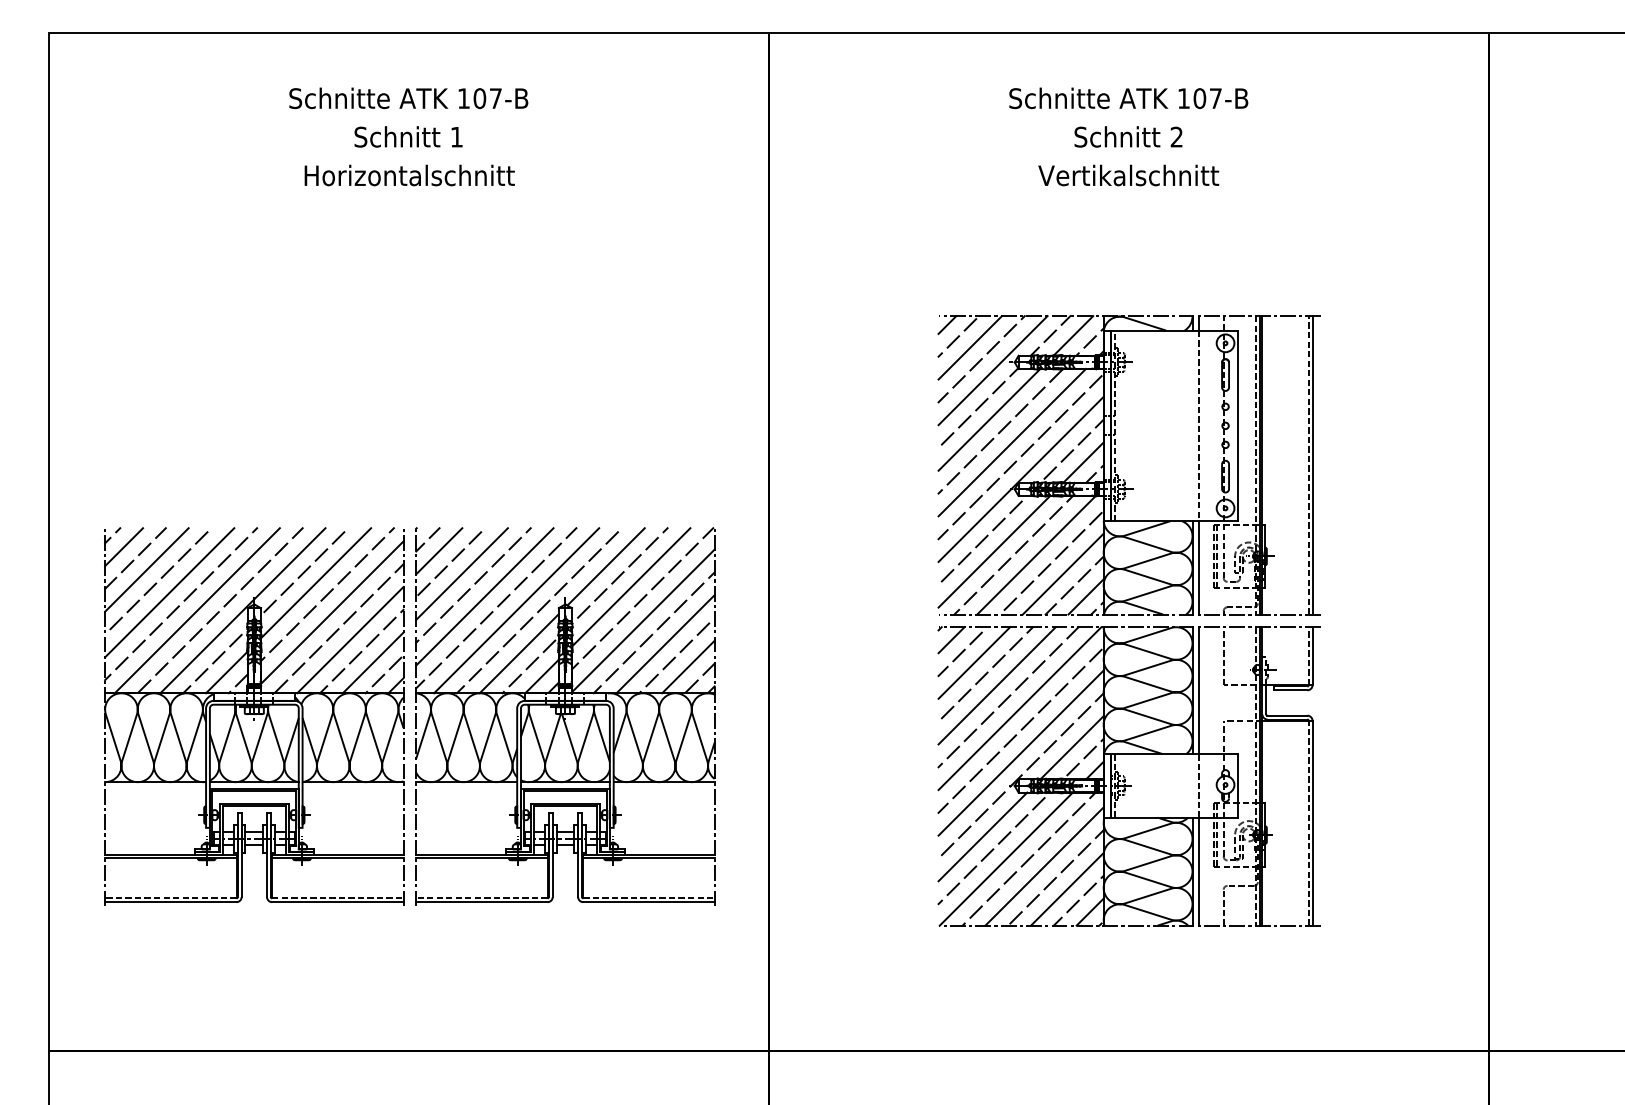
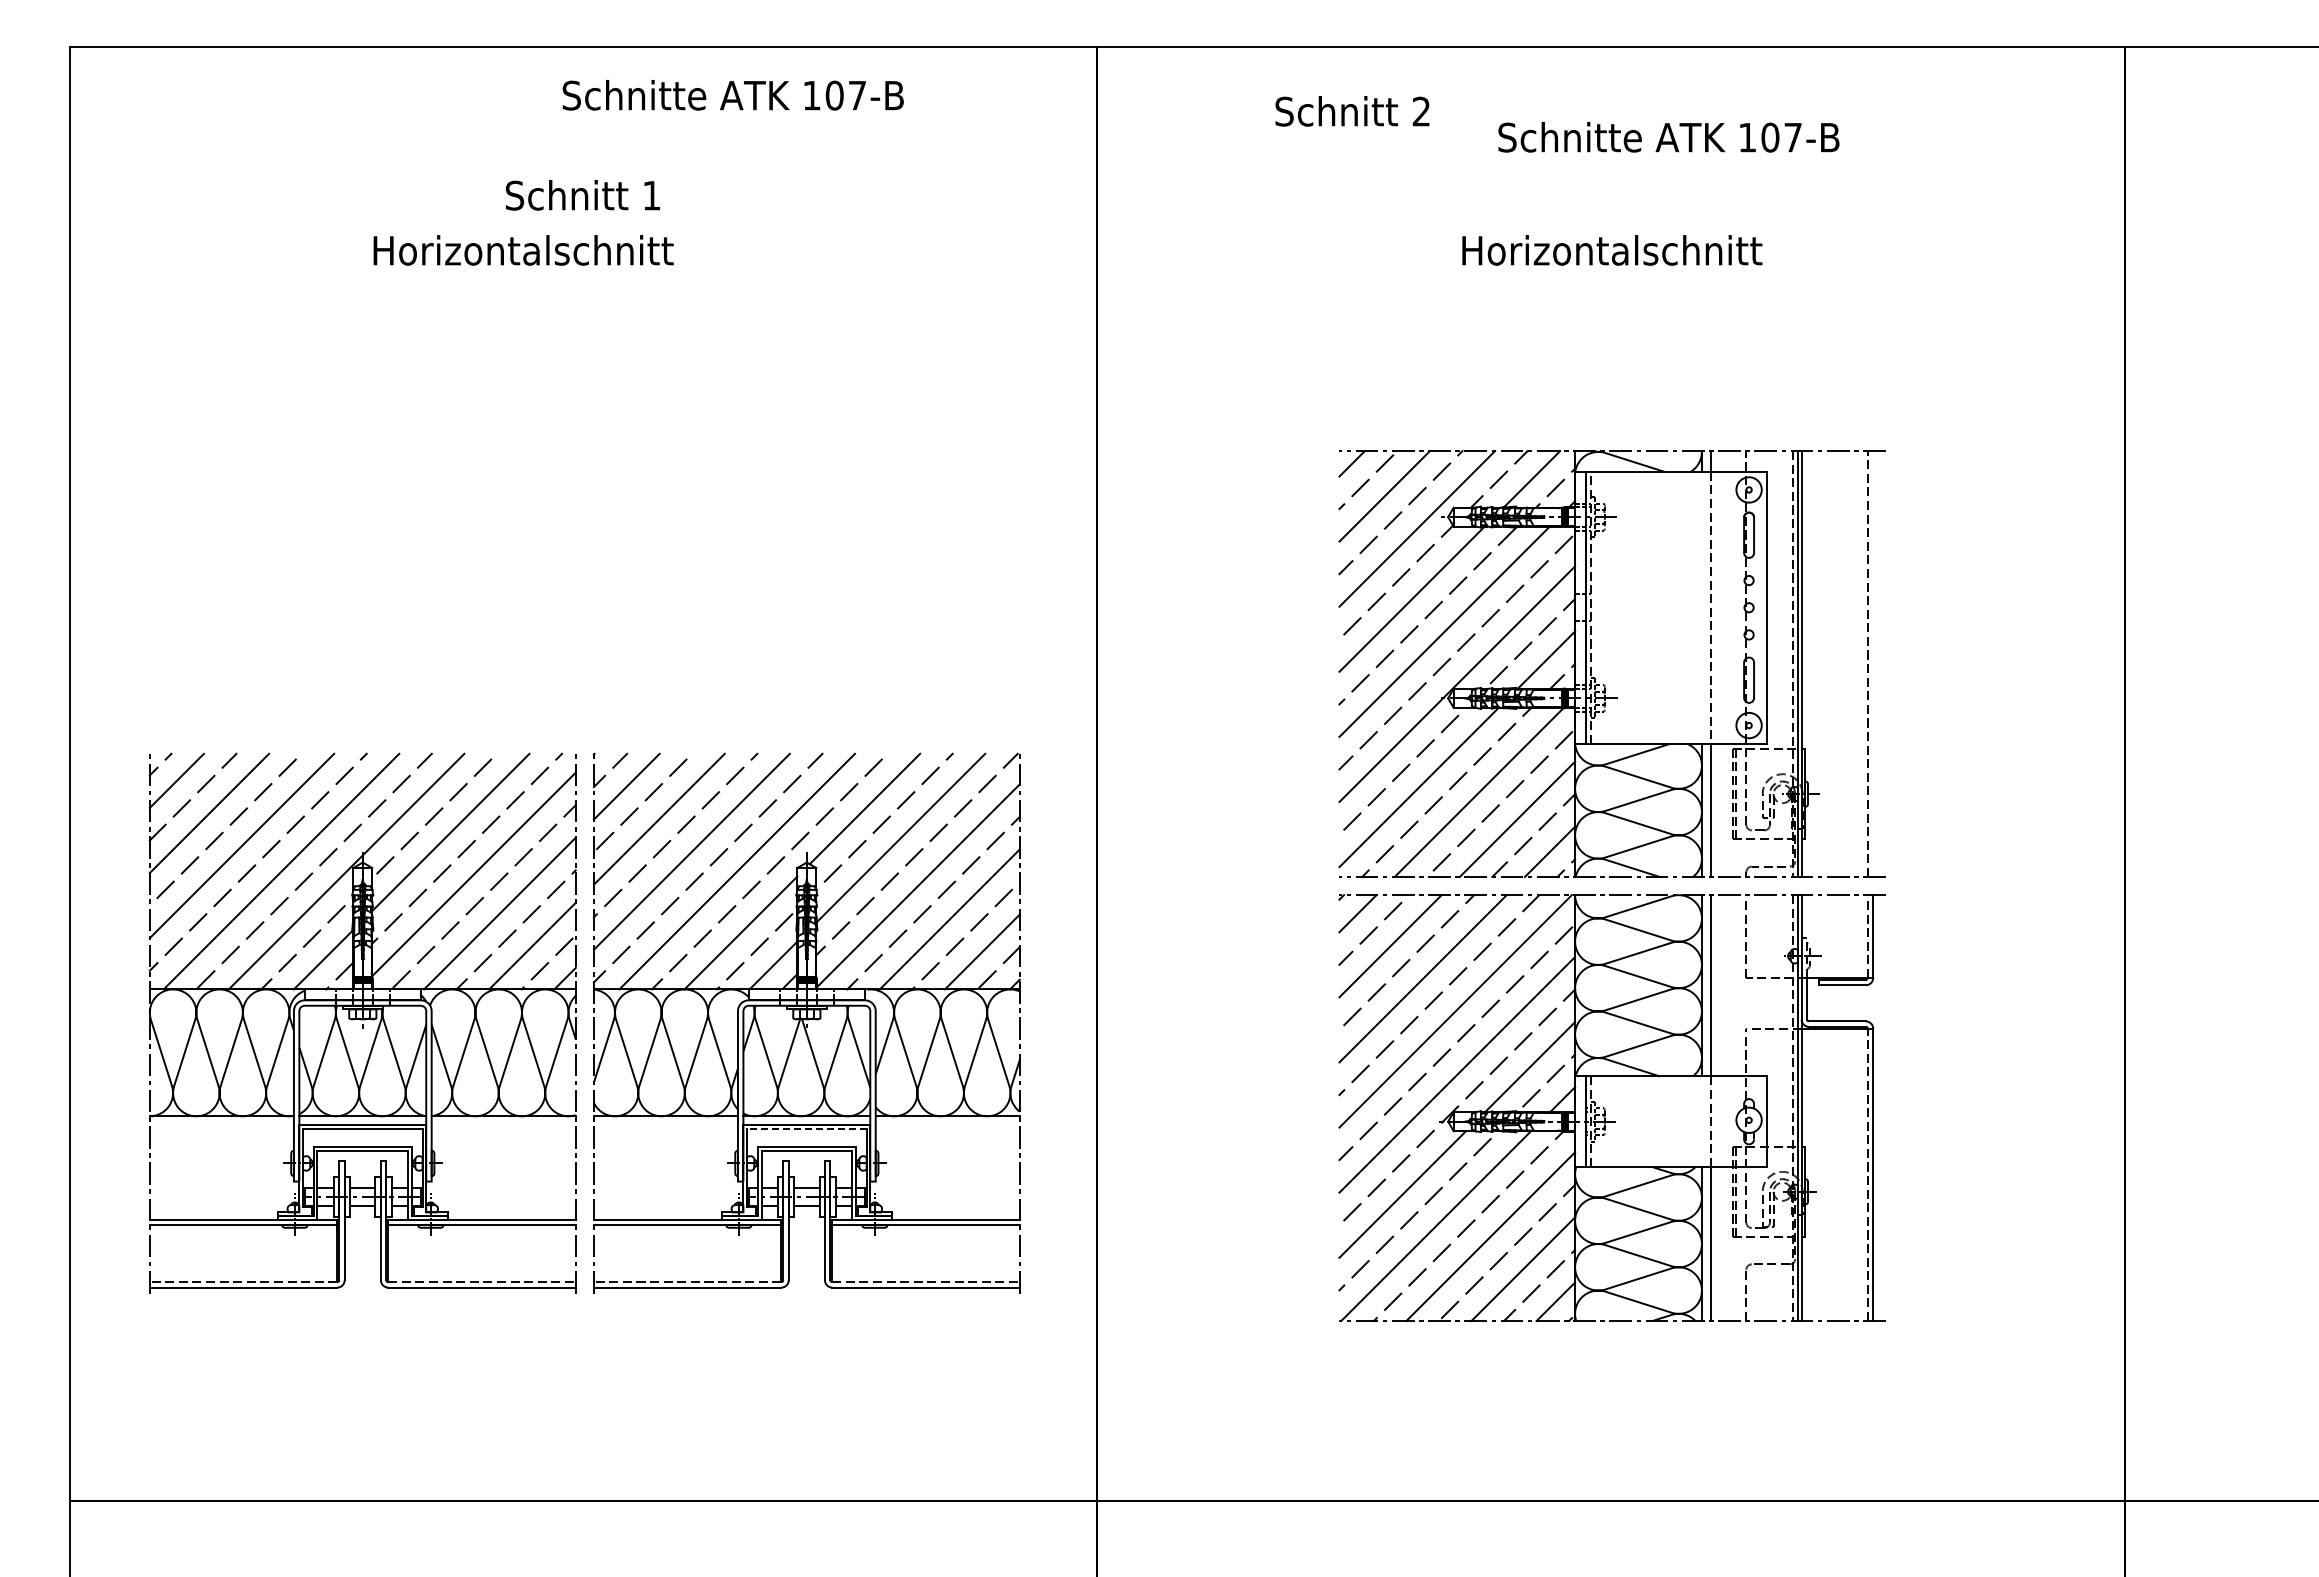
text: (408, 98) -> (732, 95), moved
text: (1128, 98) -> (1668, 137), moved
text: (1128, 137) -> (1352, 111), moved
text: (409, 175) -> (523, 250), moved
text: (1129, 175) -> (1612, 250), Vertikalschnitt -> Horizontalschnitt
line: (1312, 465) -> (1873, 664), removed
line: (565, 791) -> (806, 1129), solid -> dashed

